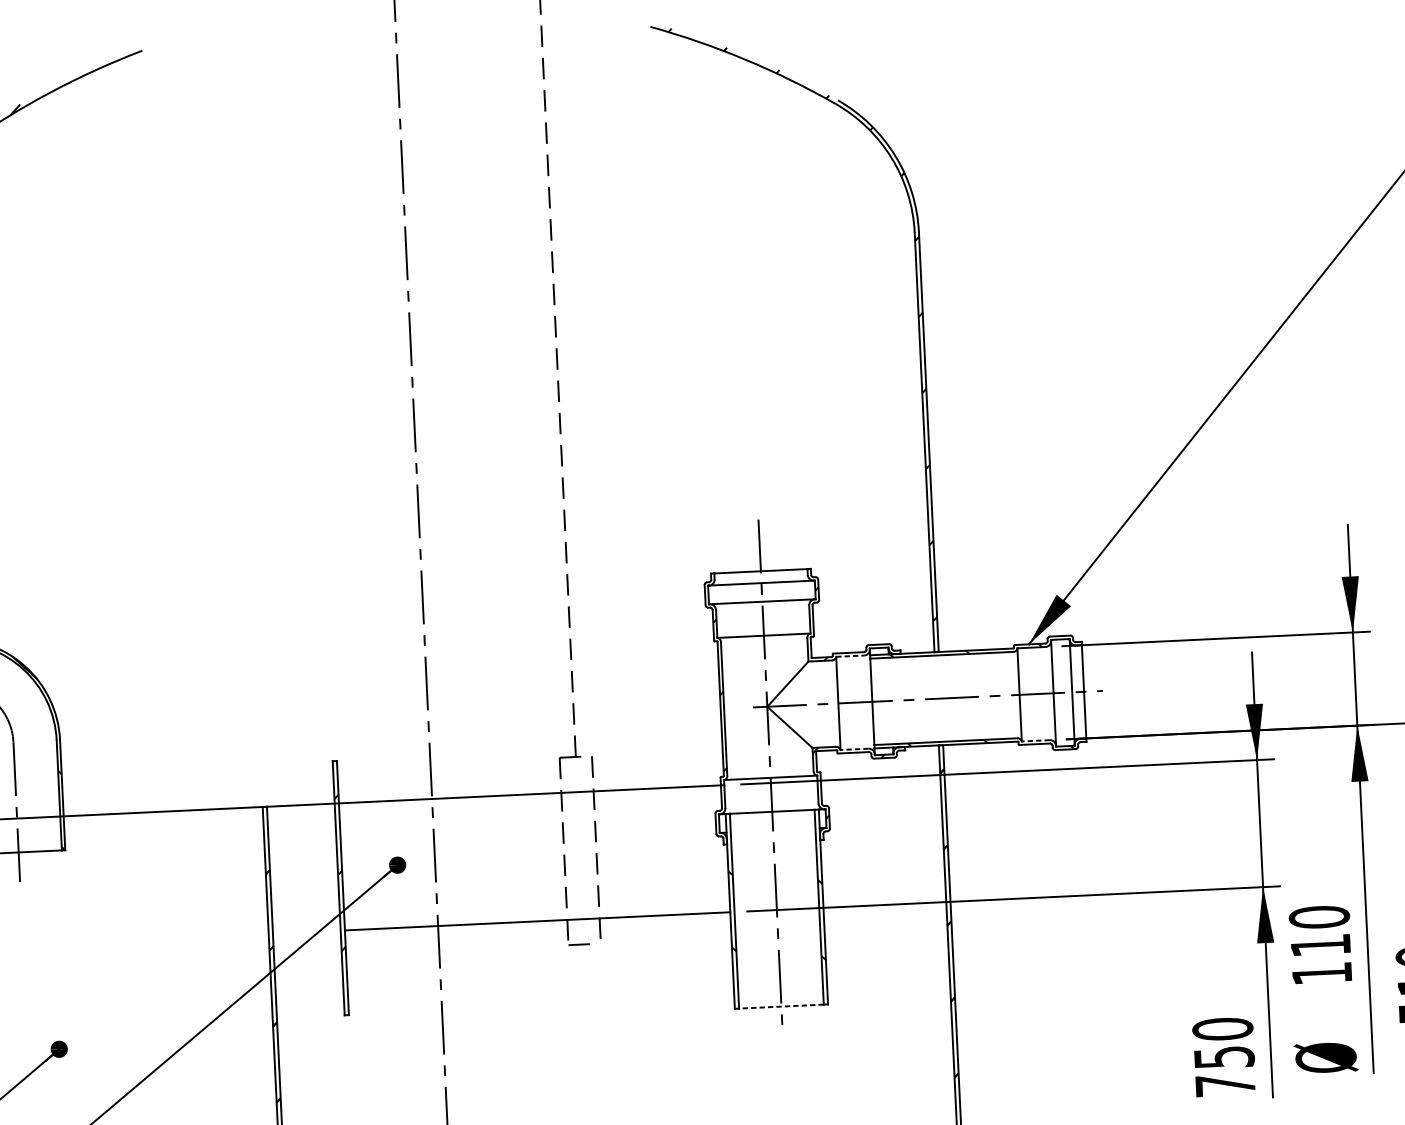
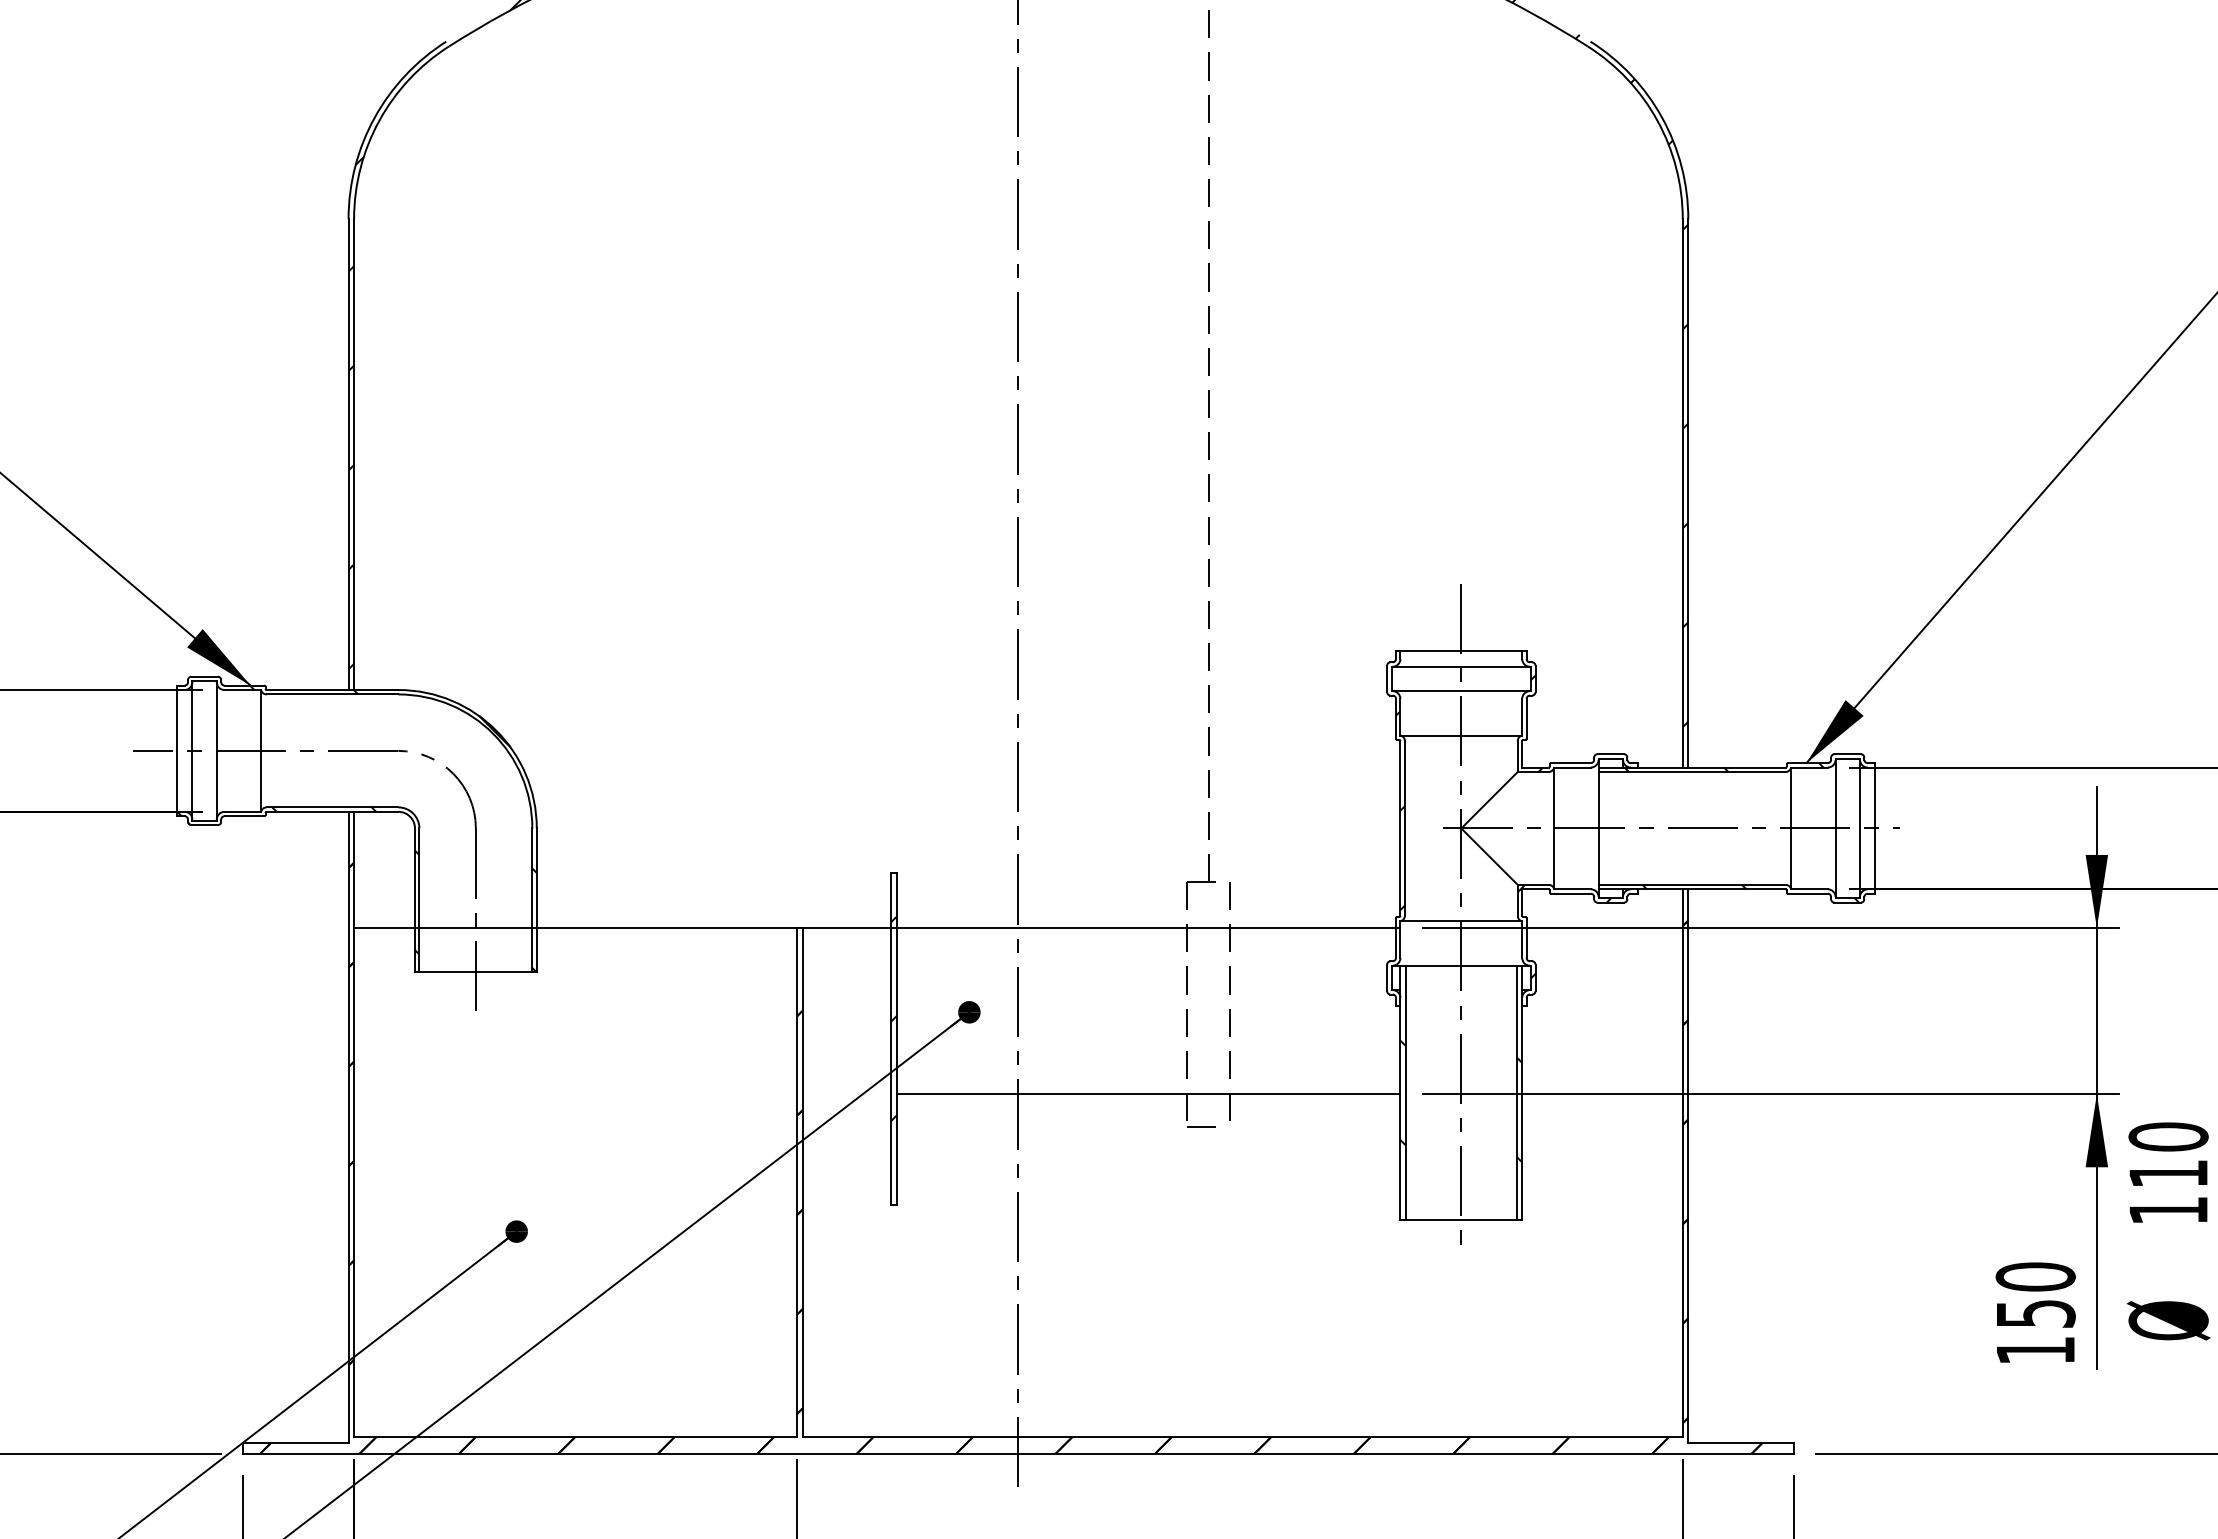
line: (850, 656) -> (1573, 767), dashed -> solid
line: (1035, 740) -> (1809, 889), dashed -> solid
line: (854, 749) -> (1572, 889), dashed -> solid
line: (780, 1006) -> (1460, 1220), dashed -> solid
text: (1225, 1085) -> (2035, 1350), 750 -> 150

